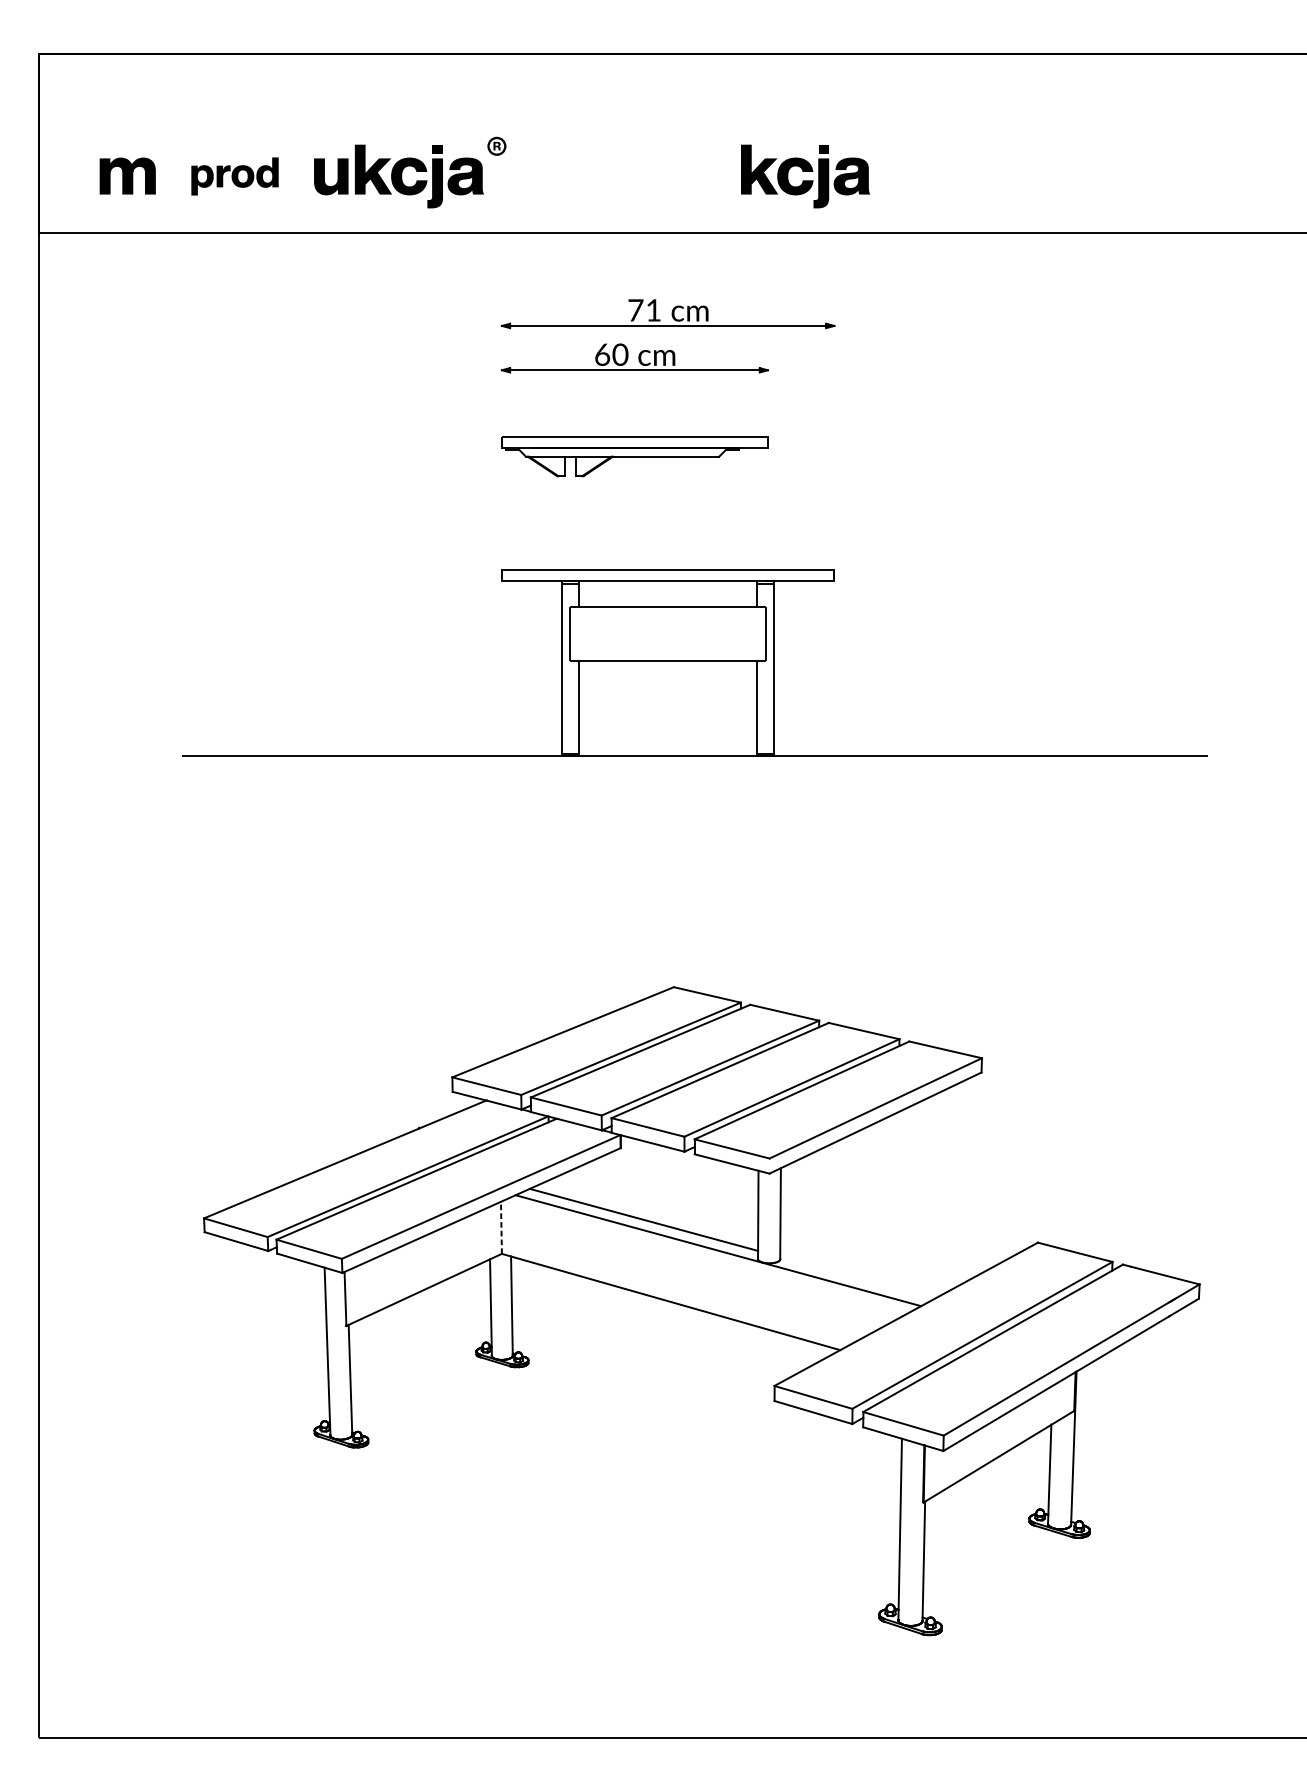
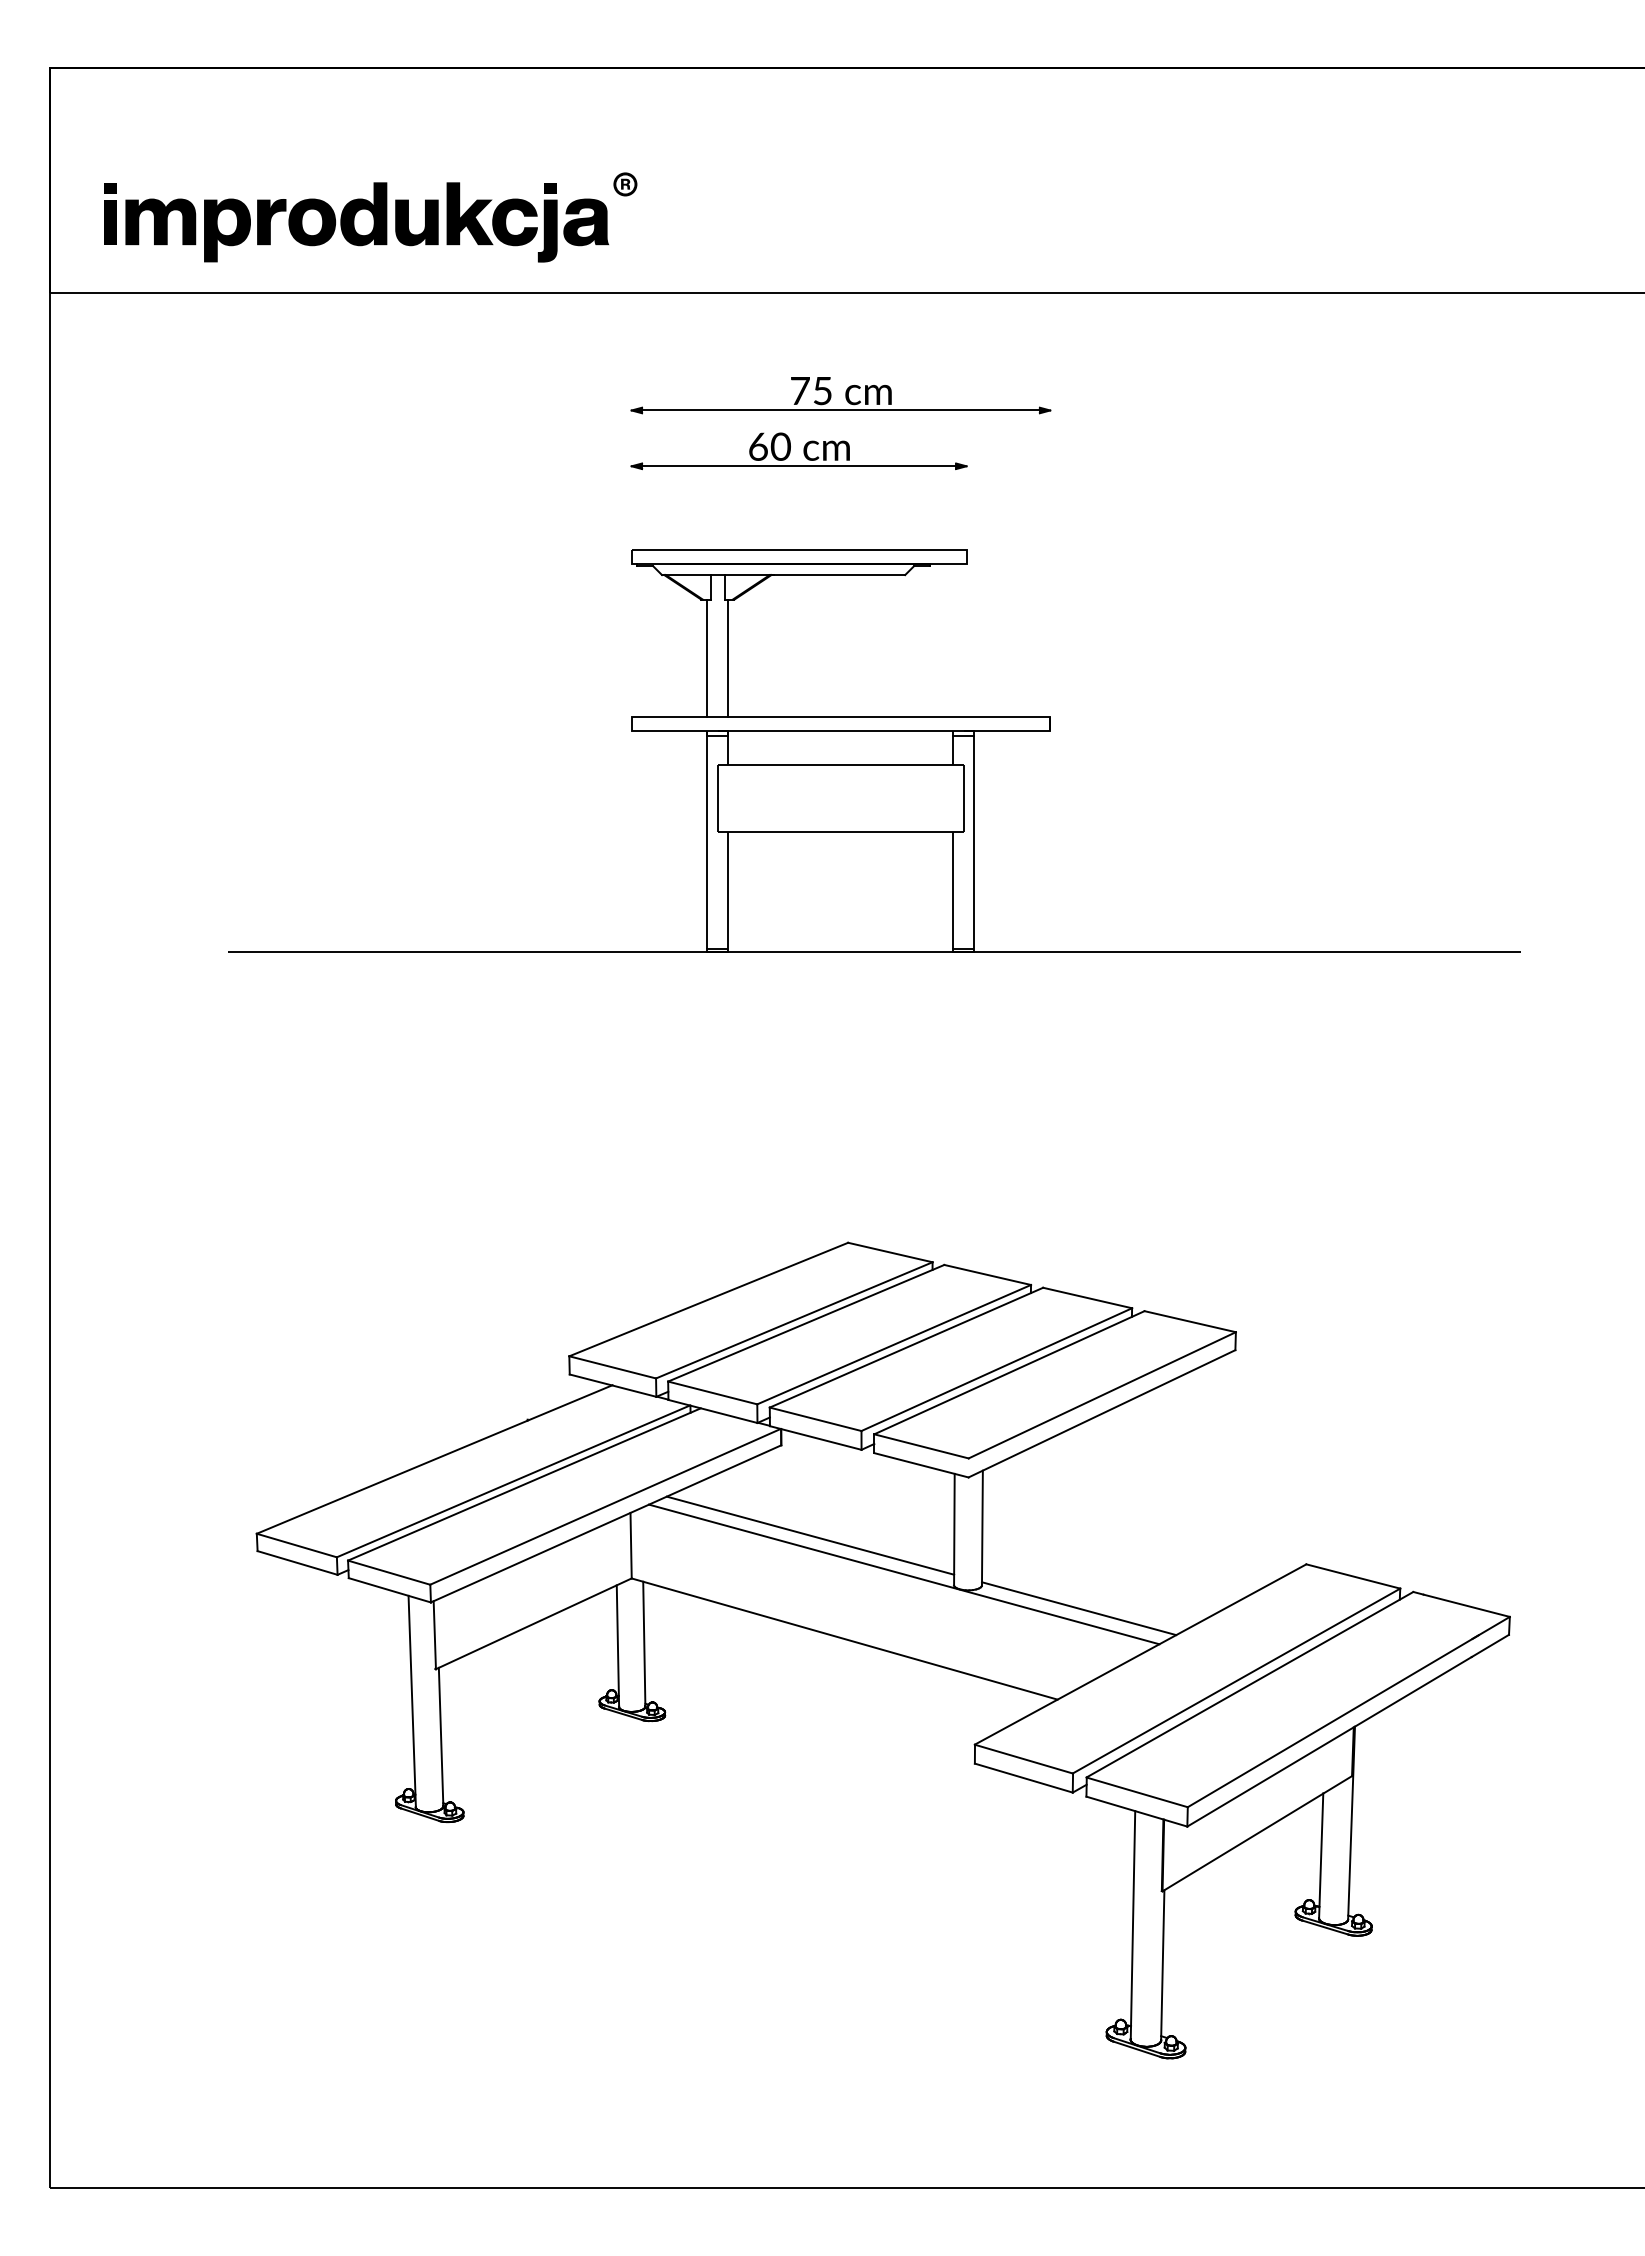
part: (87, 169) -> (110, 213), added
part: (234, 176) -> (295, 222), size x1.67
part: (805, 176) -> (1013, 222), removed
text: (653, 310) -> (822, 391), 71 -> 75
line: (562, 522) -> (707, 658), added
line: (578, 522) -> (728, 658), added
line: (501, 1227) -> (631, 1545), dashed -> solid
line: (857, 1277) -> (1079, 1608), added

